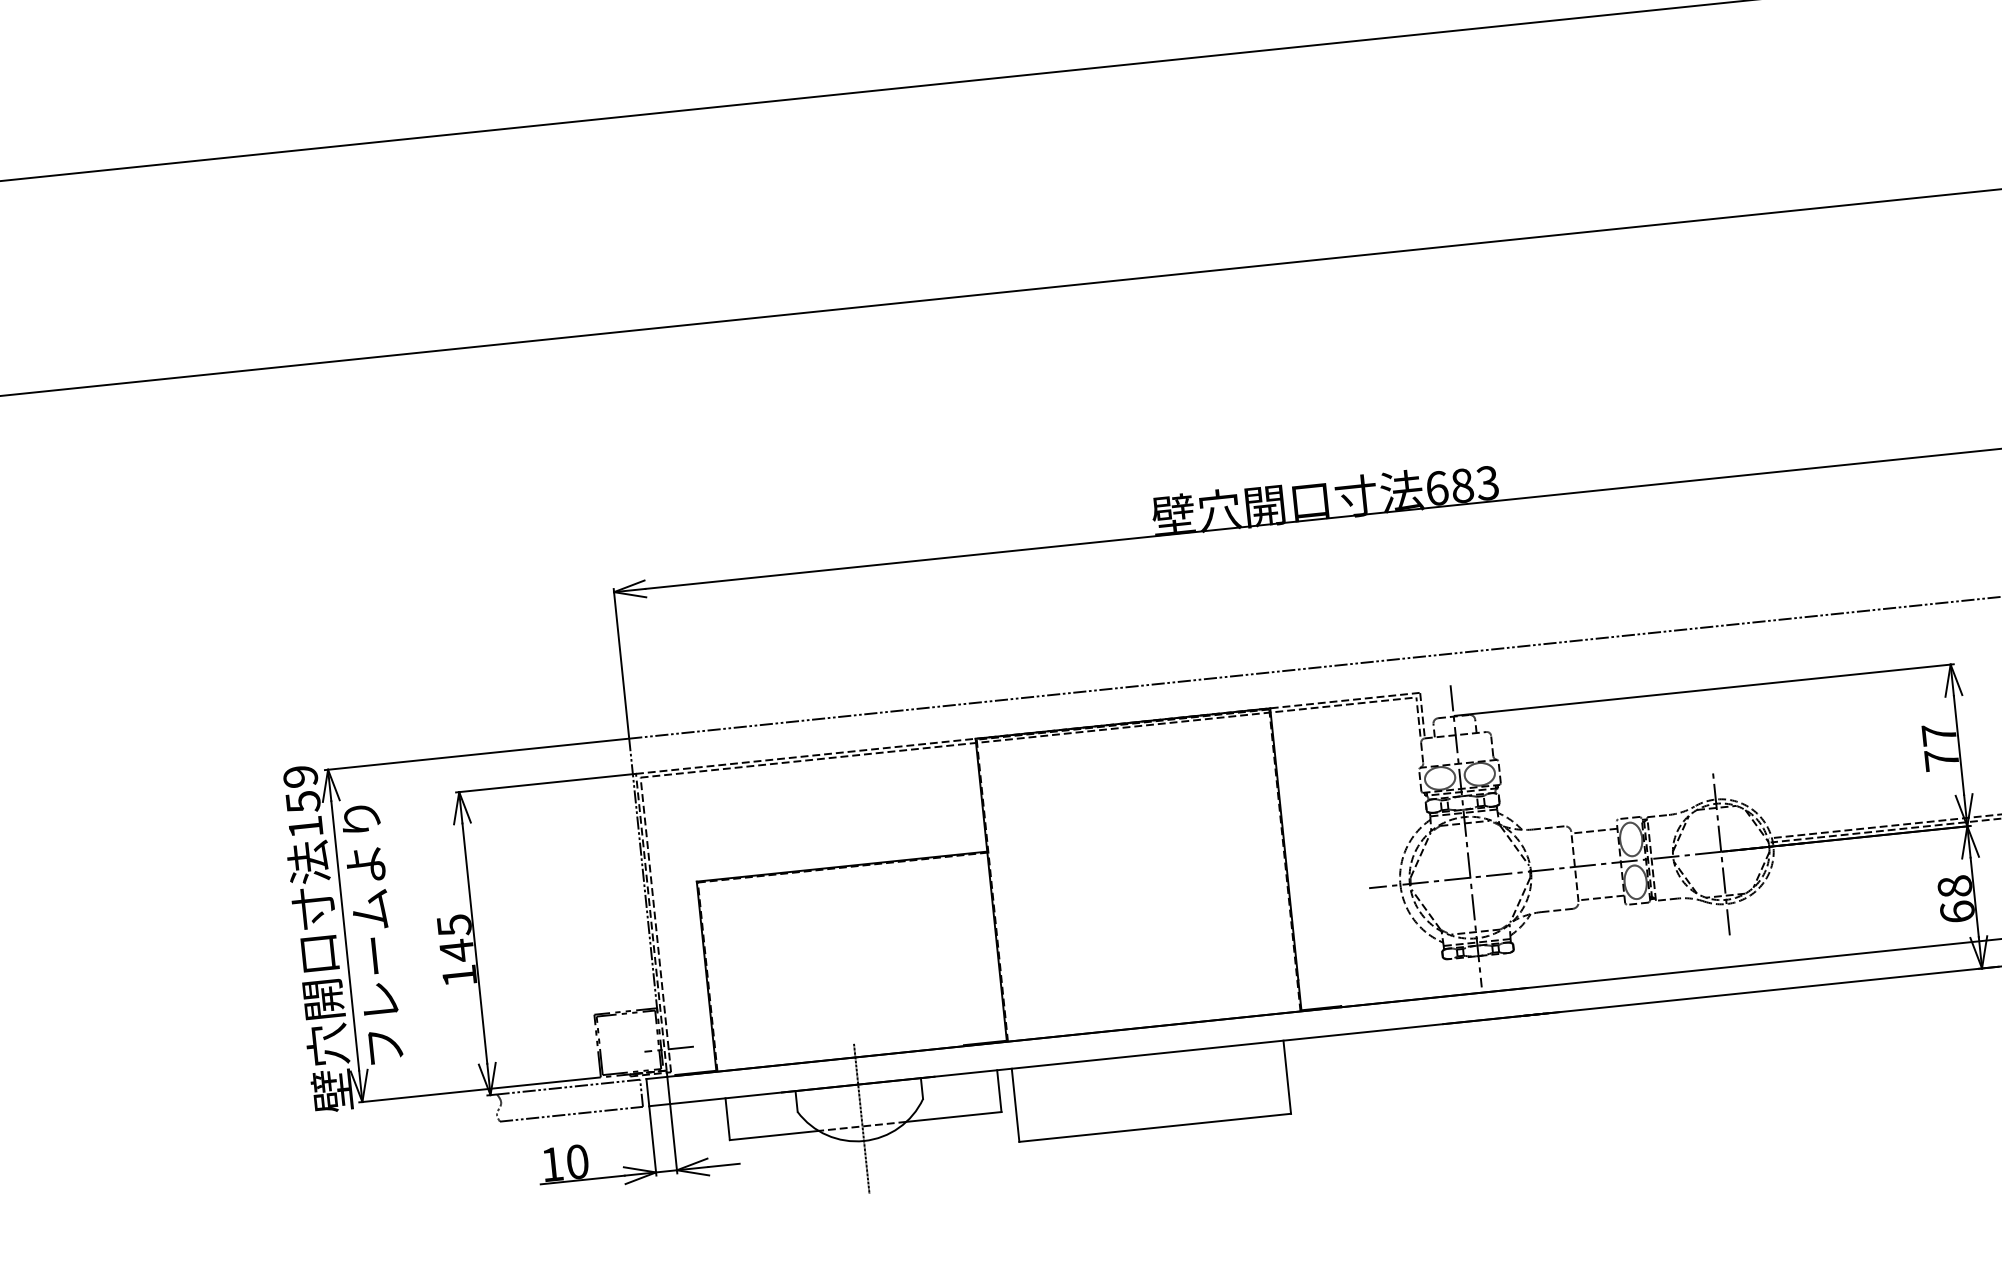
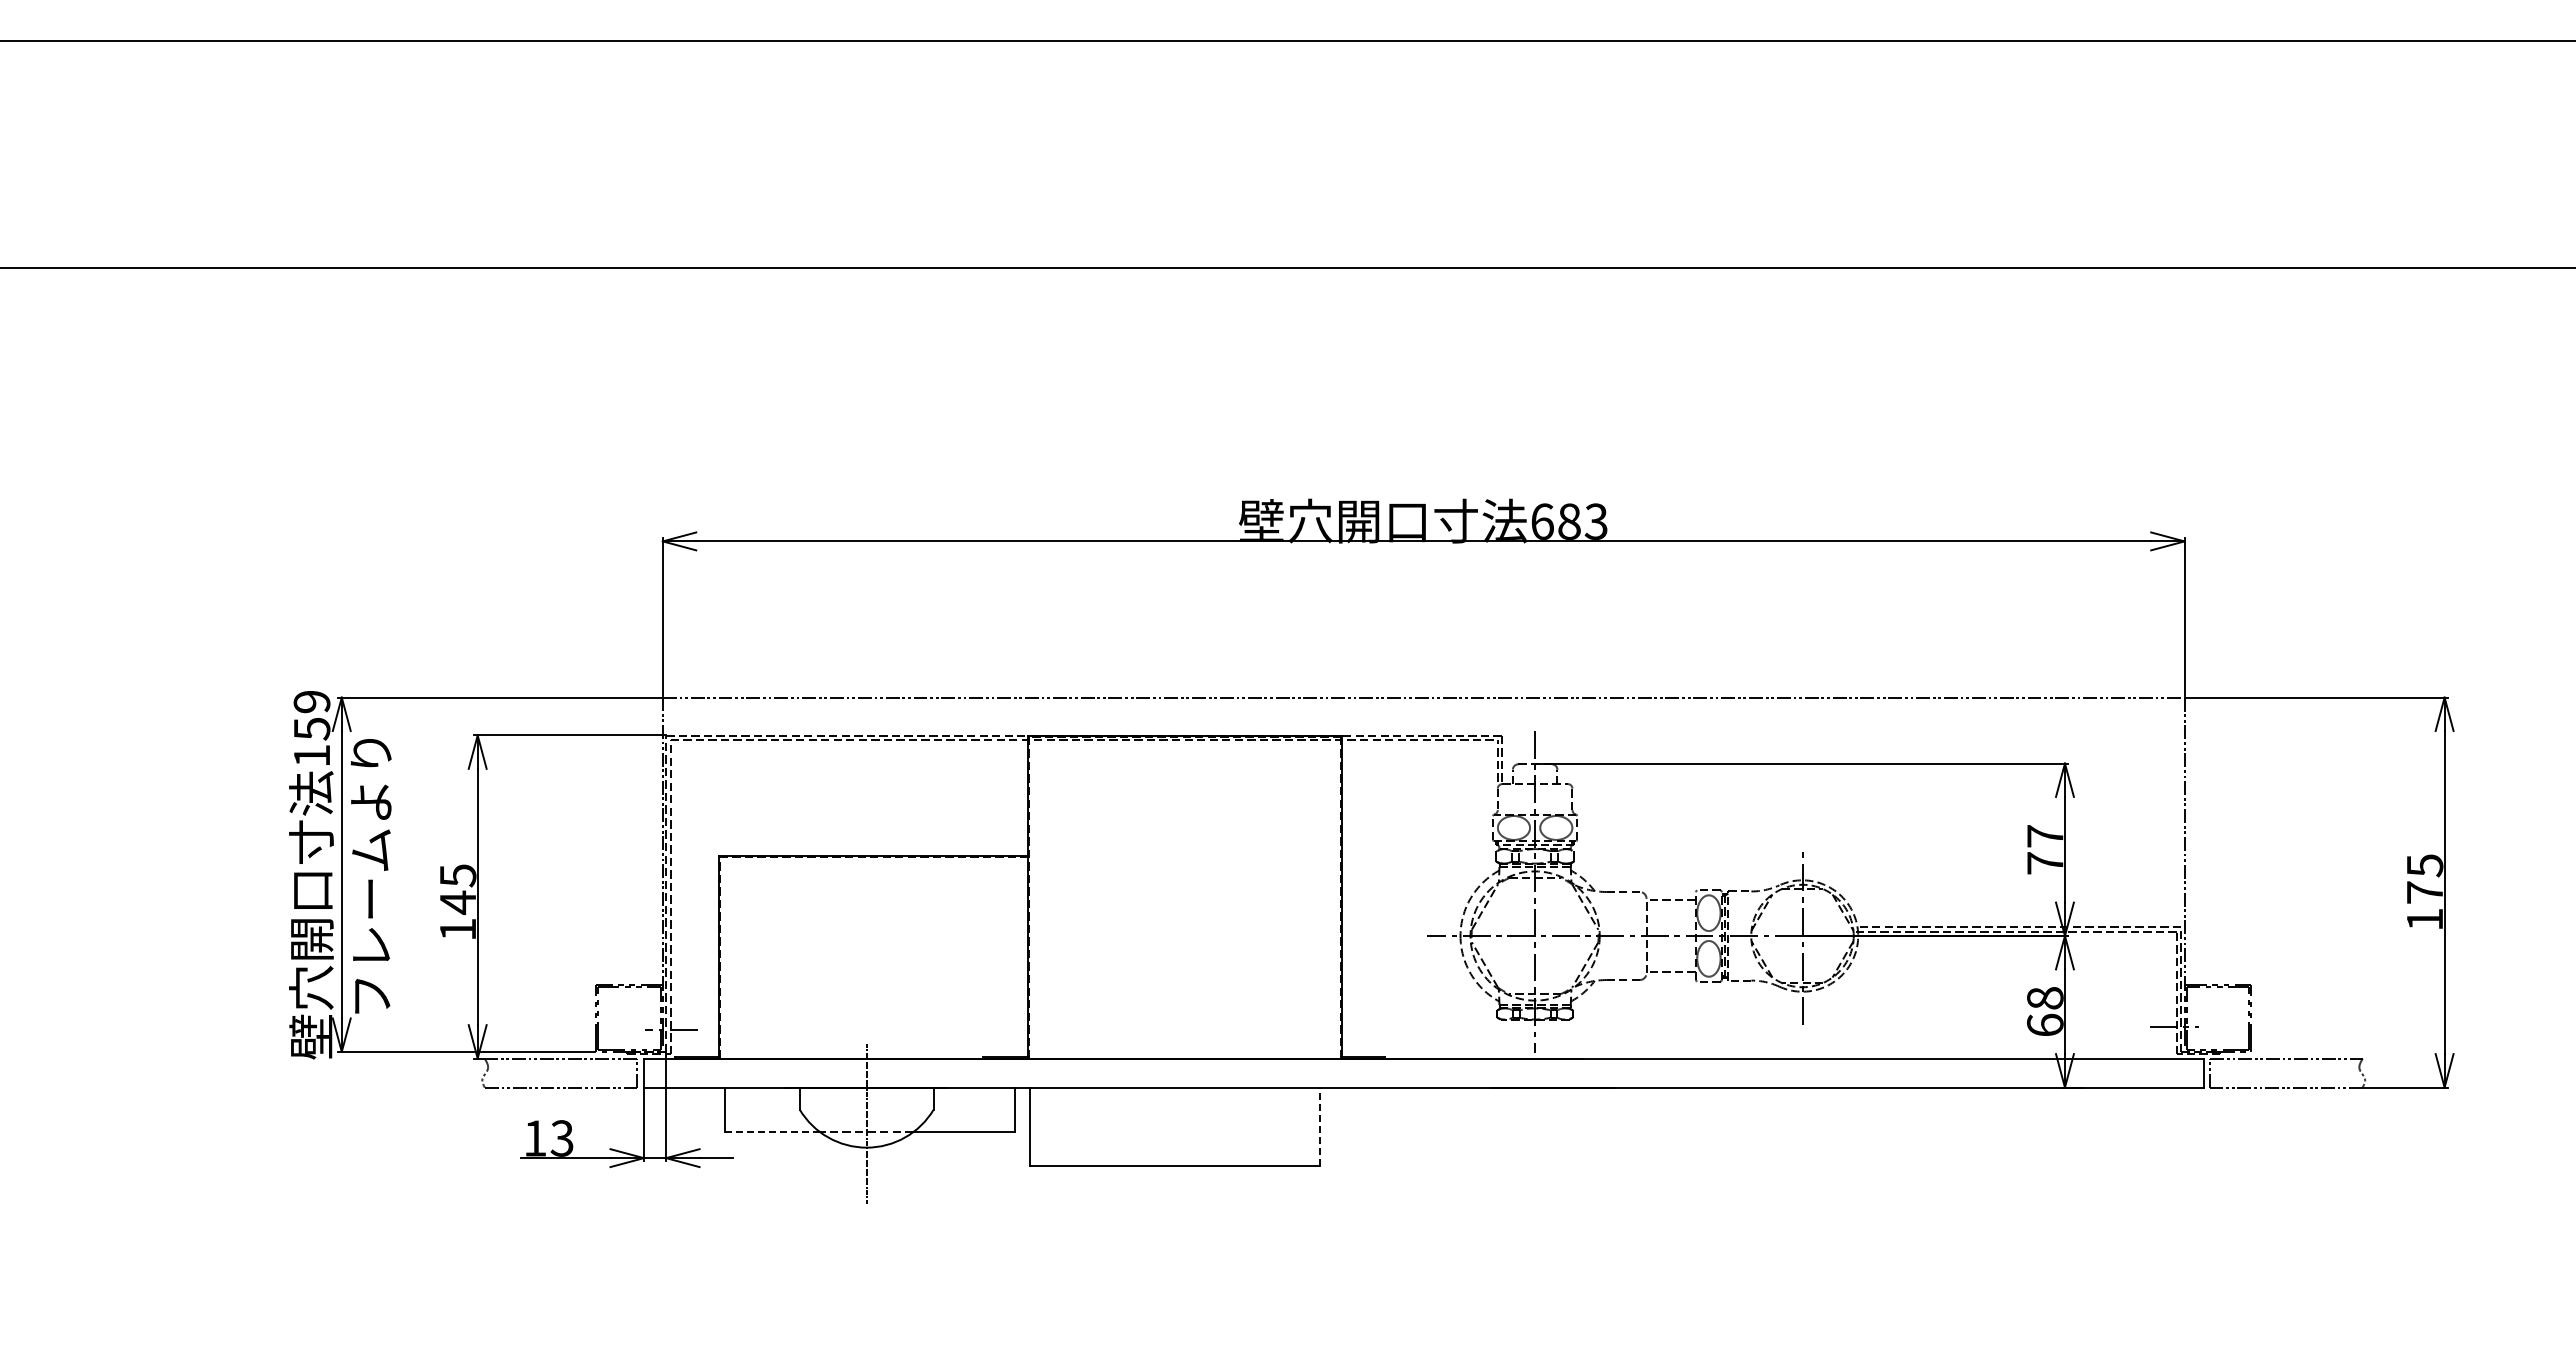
line: (1287, 1077) -> (1320, 1126), solid -> dashed
line: (774, 1135) -> (772, 1132), solid -> dashed
text: (576, 1161) -> (561, 1138), 10 -> 13

